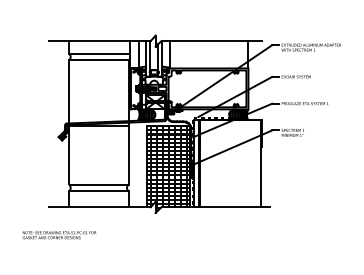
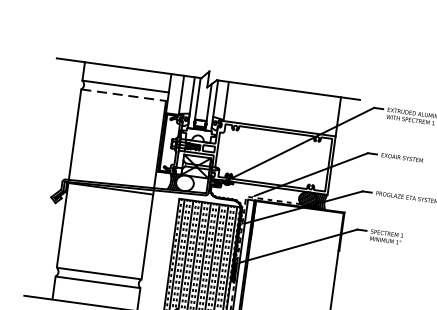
line: (99, 60) -> (124, 95), solid -> dashed
hatch: (149, 114) -> (185, 182), removed

